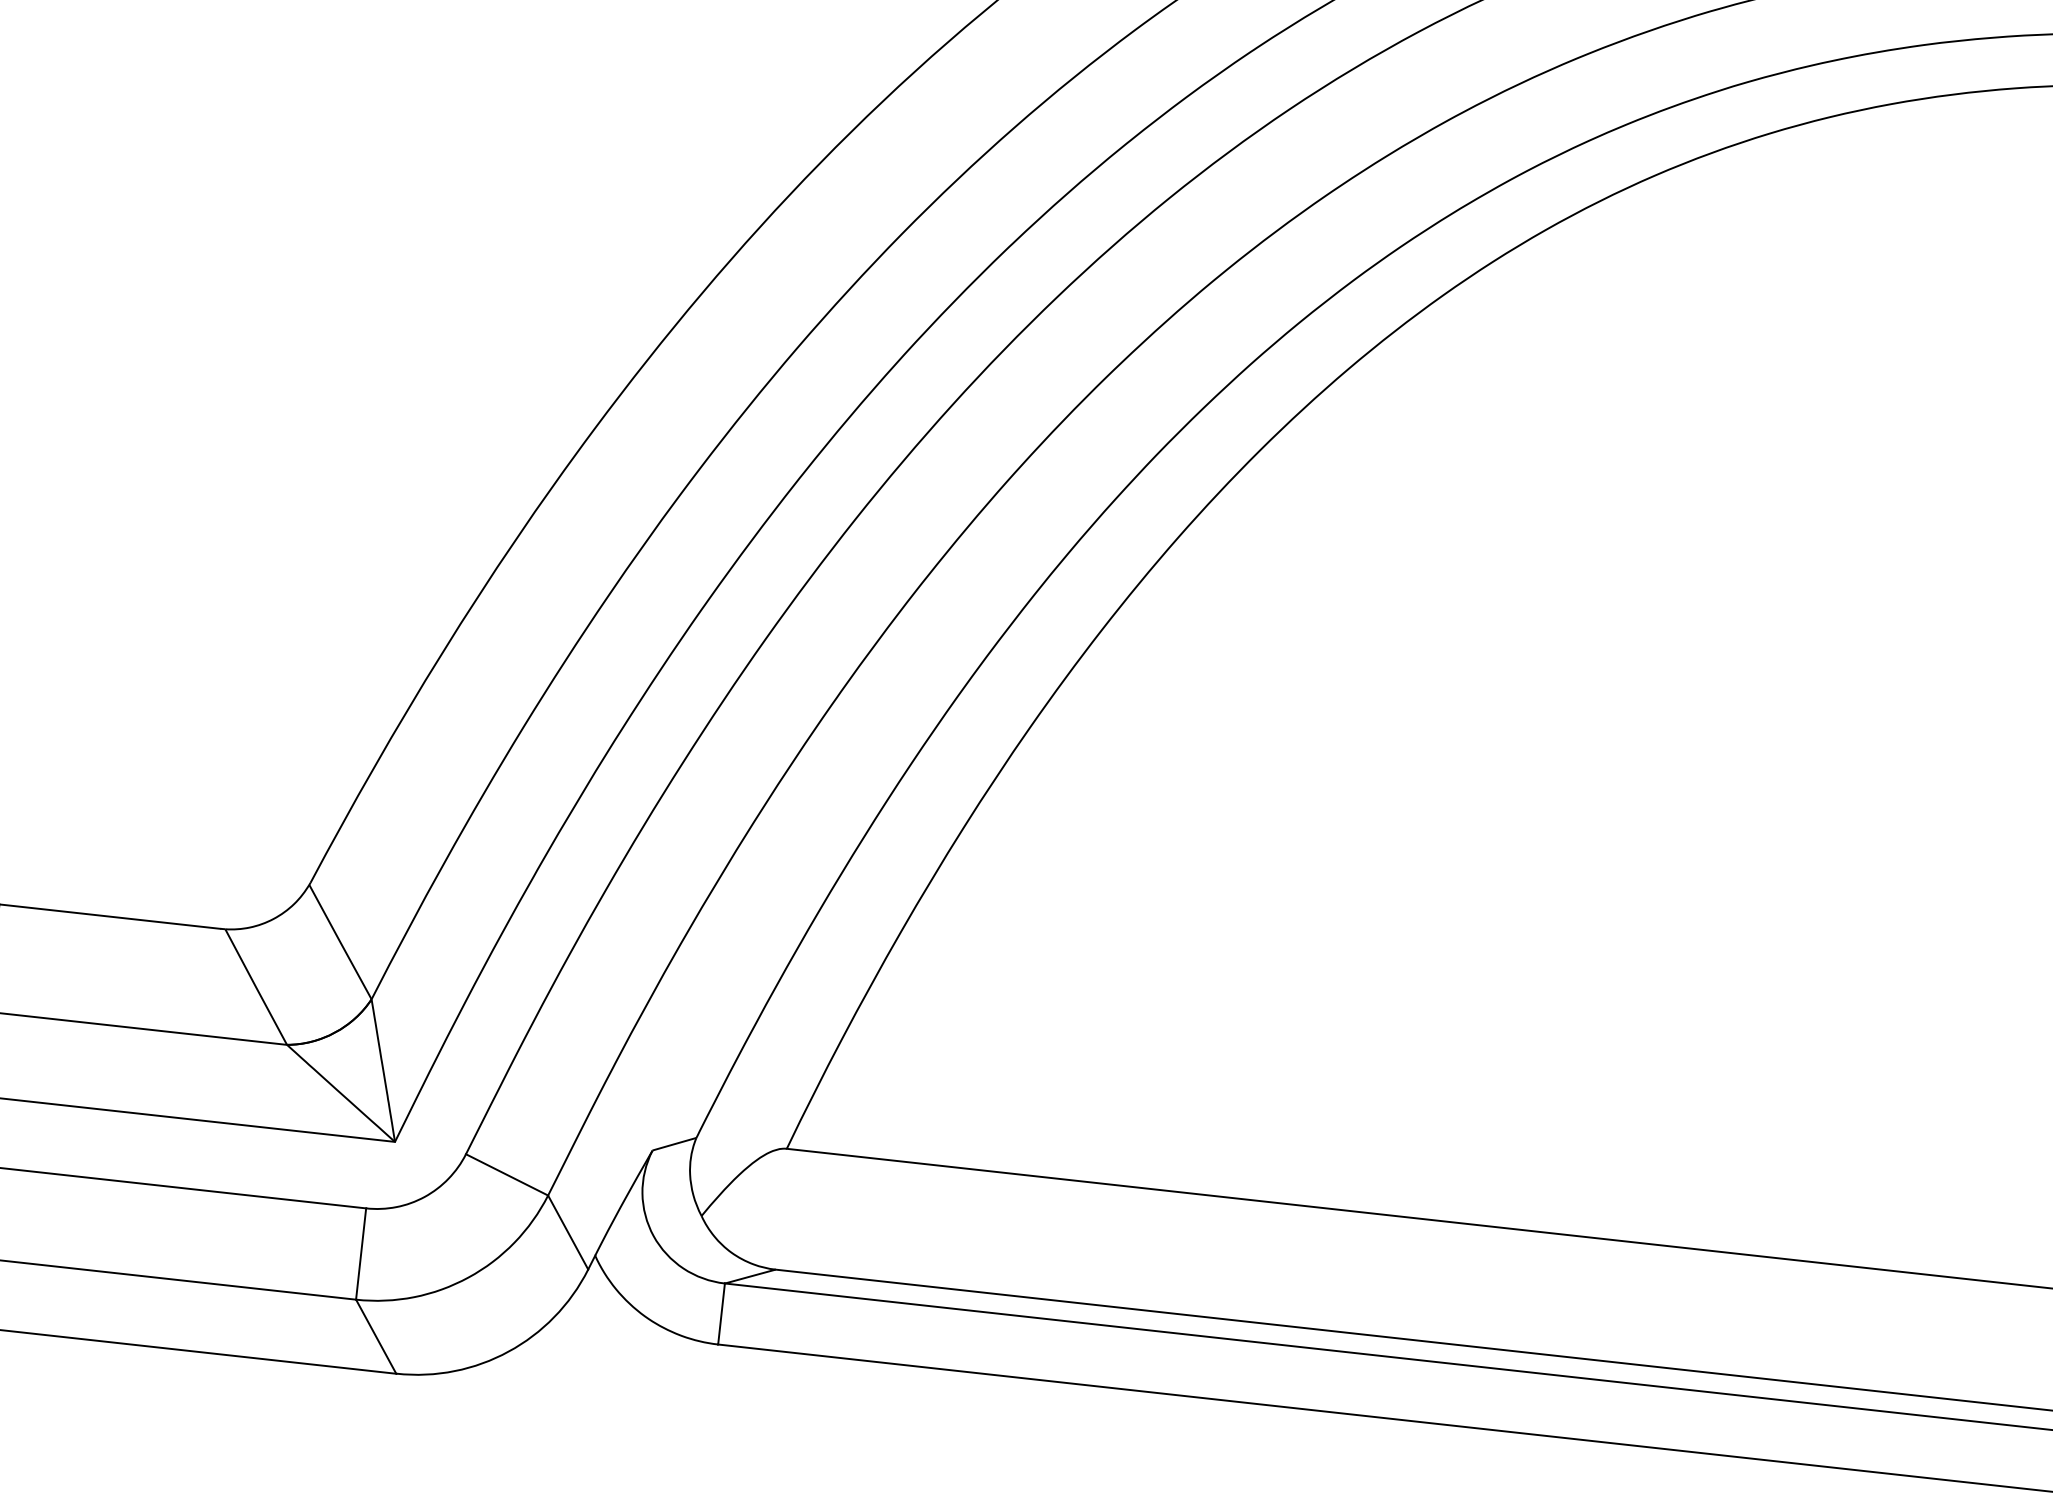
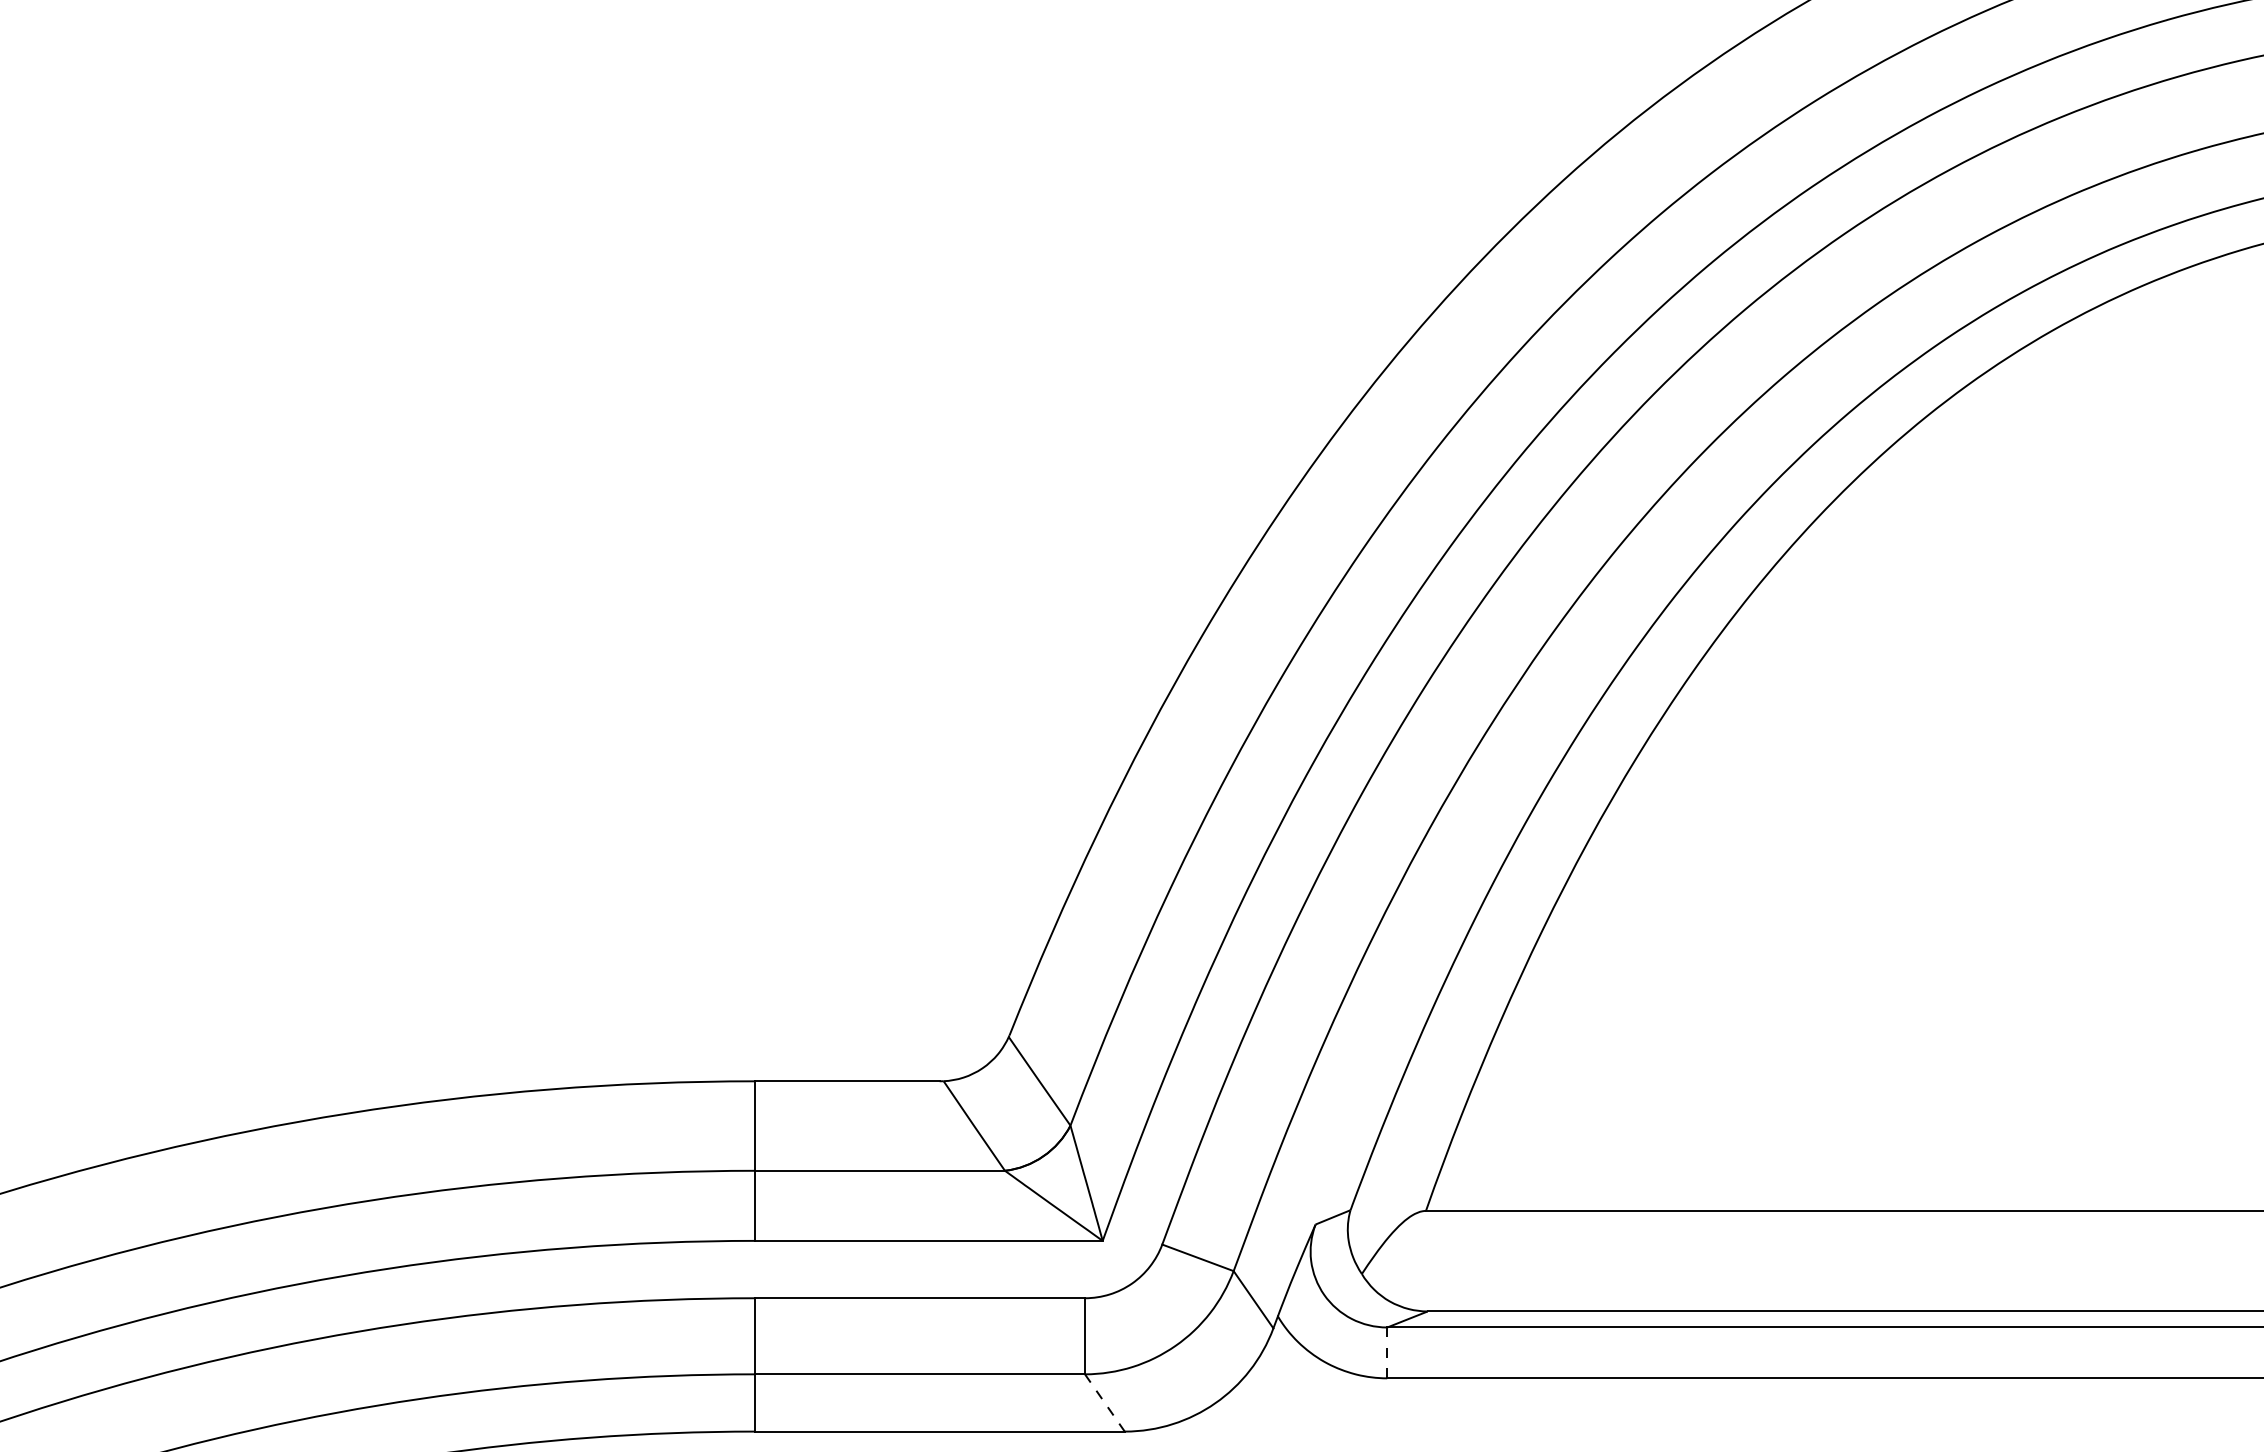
line: (721, 1314) -> (1387, 1353), solid -> dashed
line: (375, 1337) -> (1104, 1403), solid -> dashed

